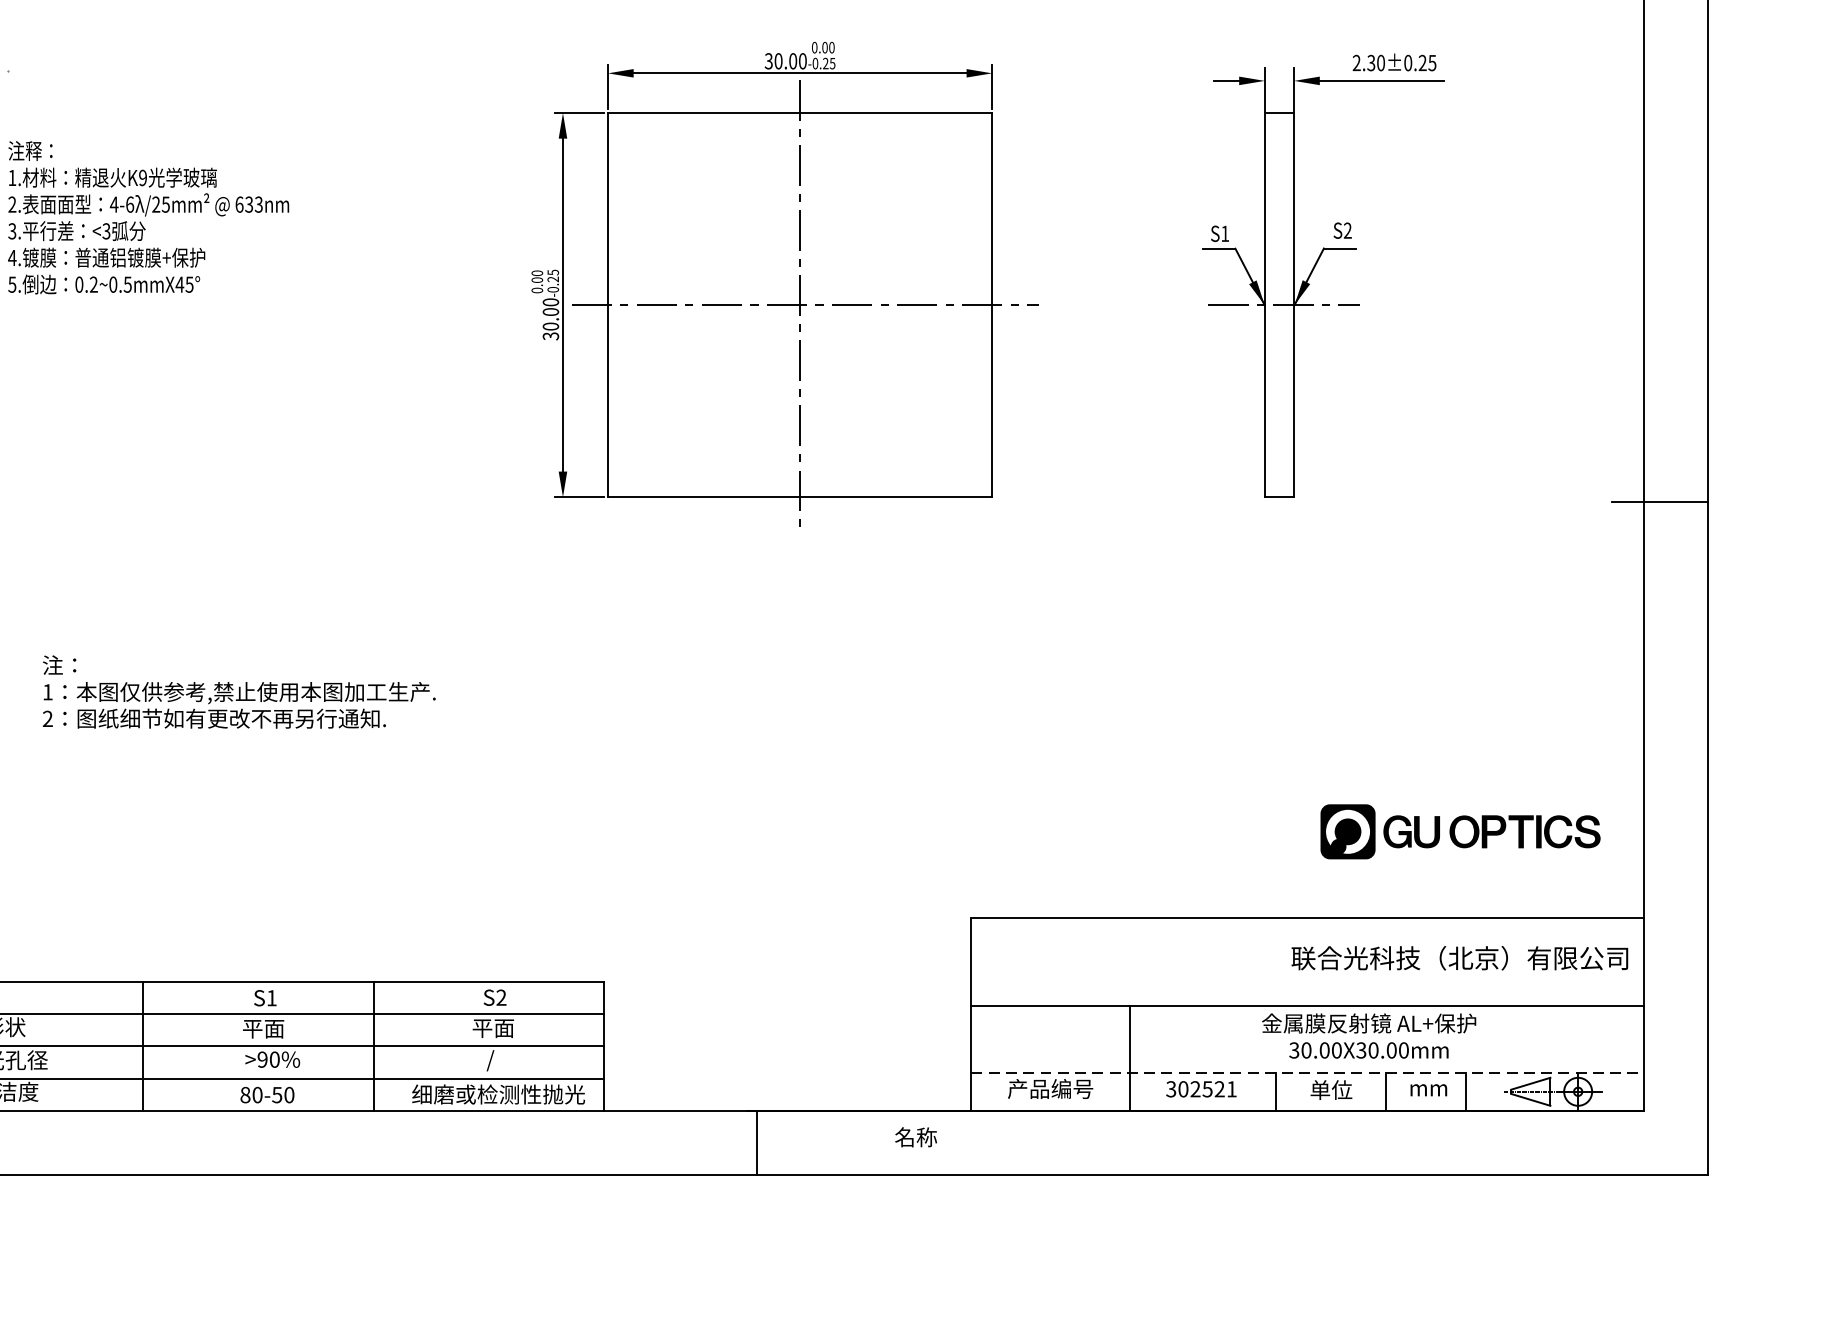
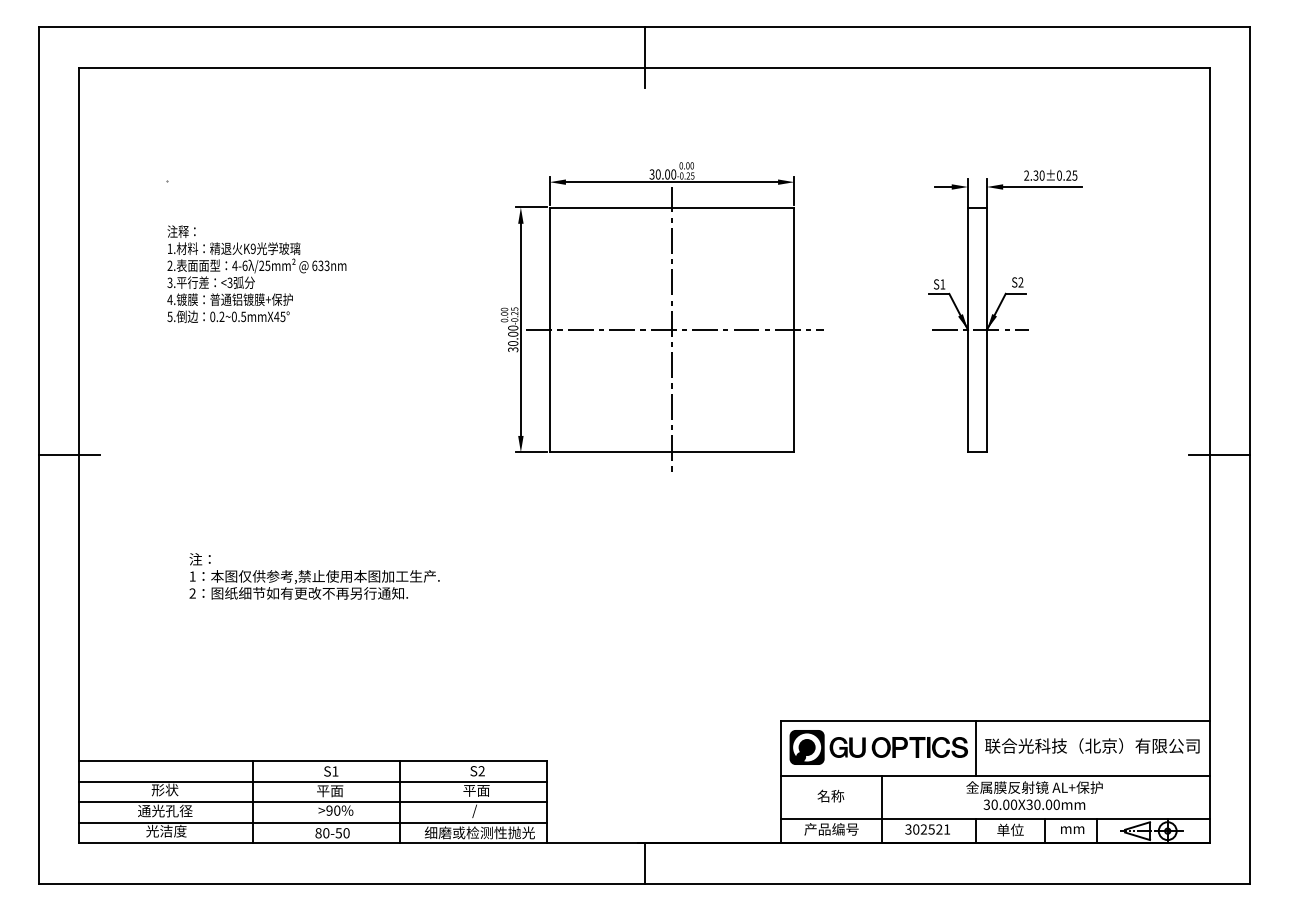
part: (1460, 831) -> (878, 747), moved
line: (1276, 962) -> (975, 748), added
line: (1307, 1073) -> (995, 819), dashed -> solid
text: (915, 1136) -> (830, 795), moved

